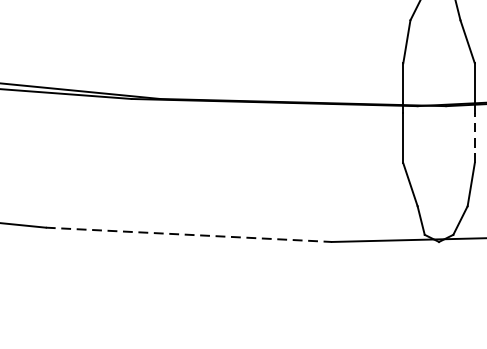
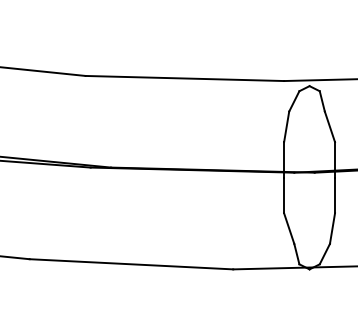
line: (475, 138) -> (335, 195), dashed -> solid
line: (188, 235) -> (131, 264), dashed -> solid

